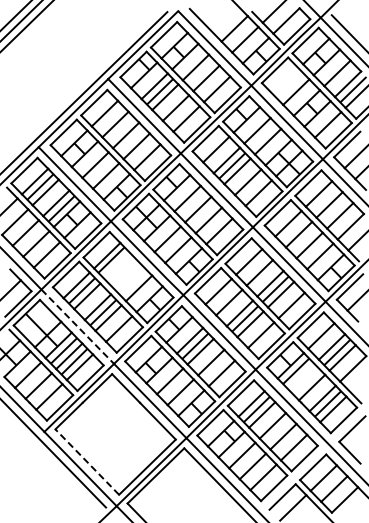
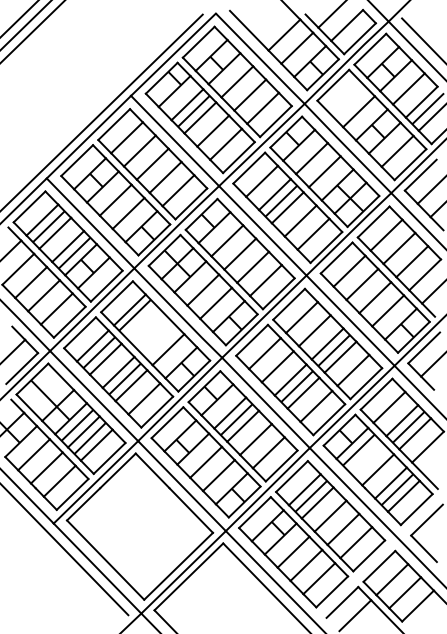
line: (77, 326) -> (93, 395), dashed -> solid
line: (87, 462) -> (105, 560), dashed -> solid

